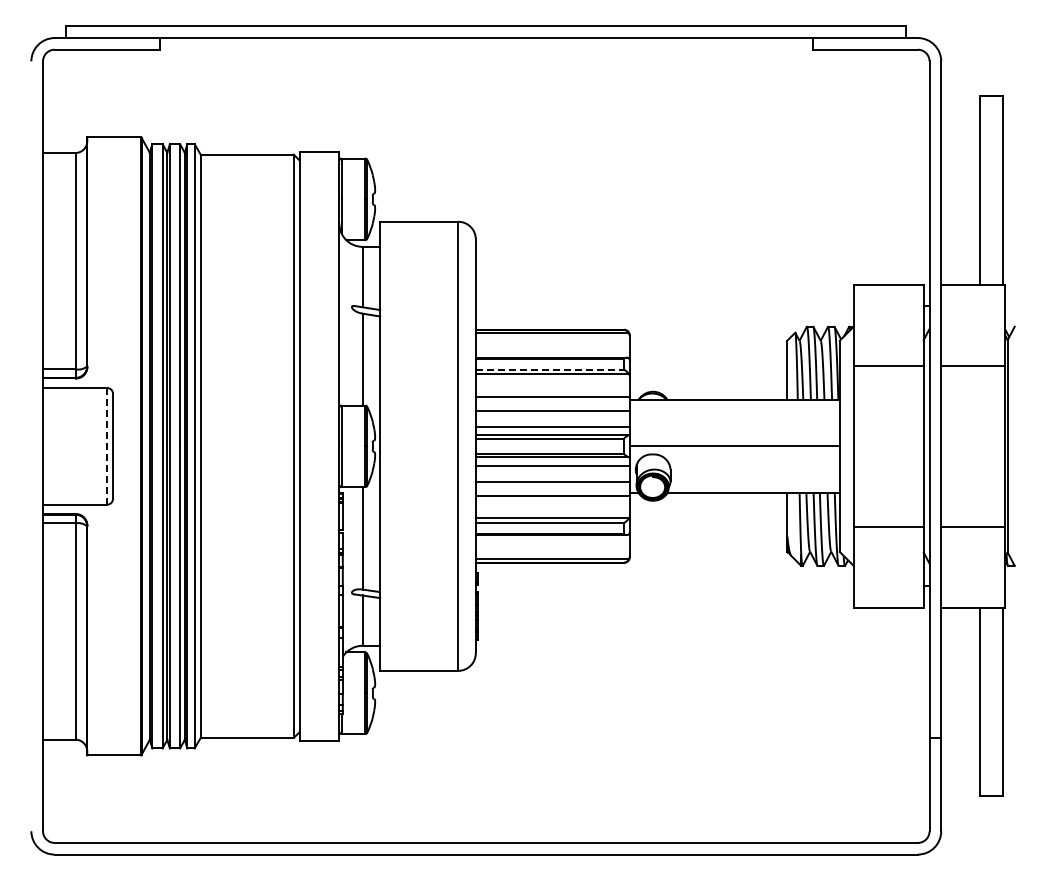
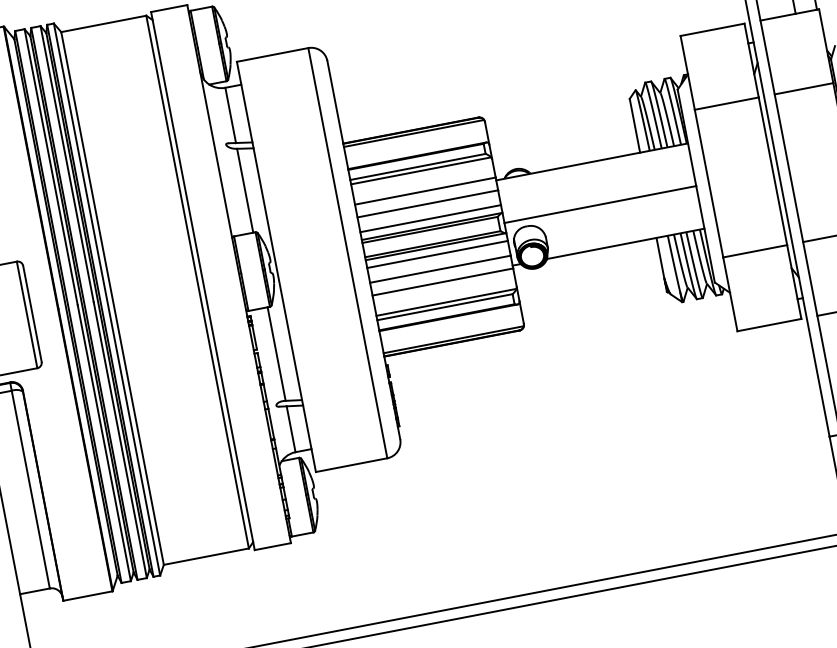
line: (550, 369) -> (418, 166), dashed -> solid
line: (107, 446) -> (27, 315), dashed -> solid

